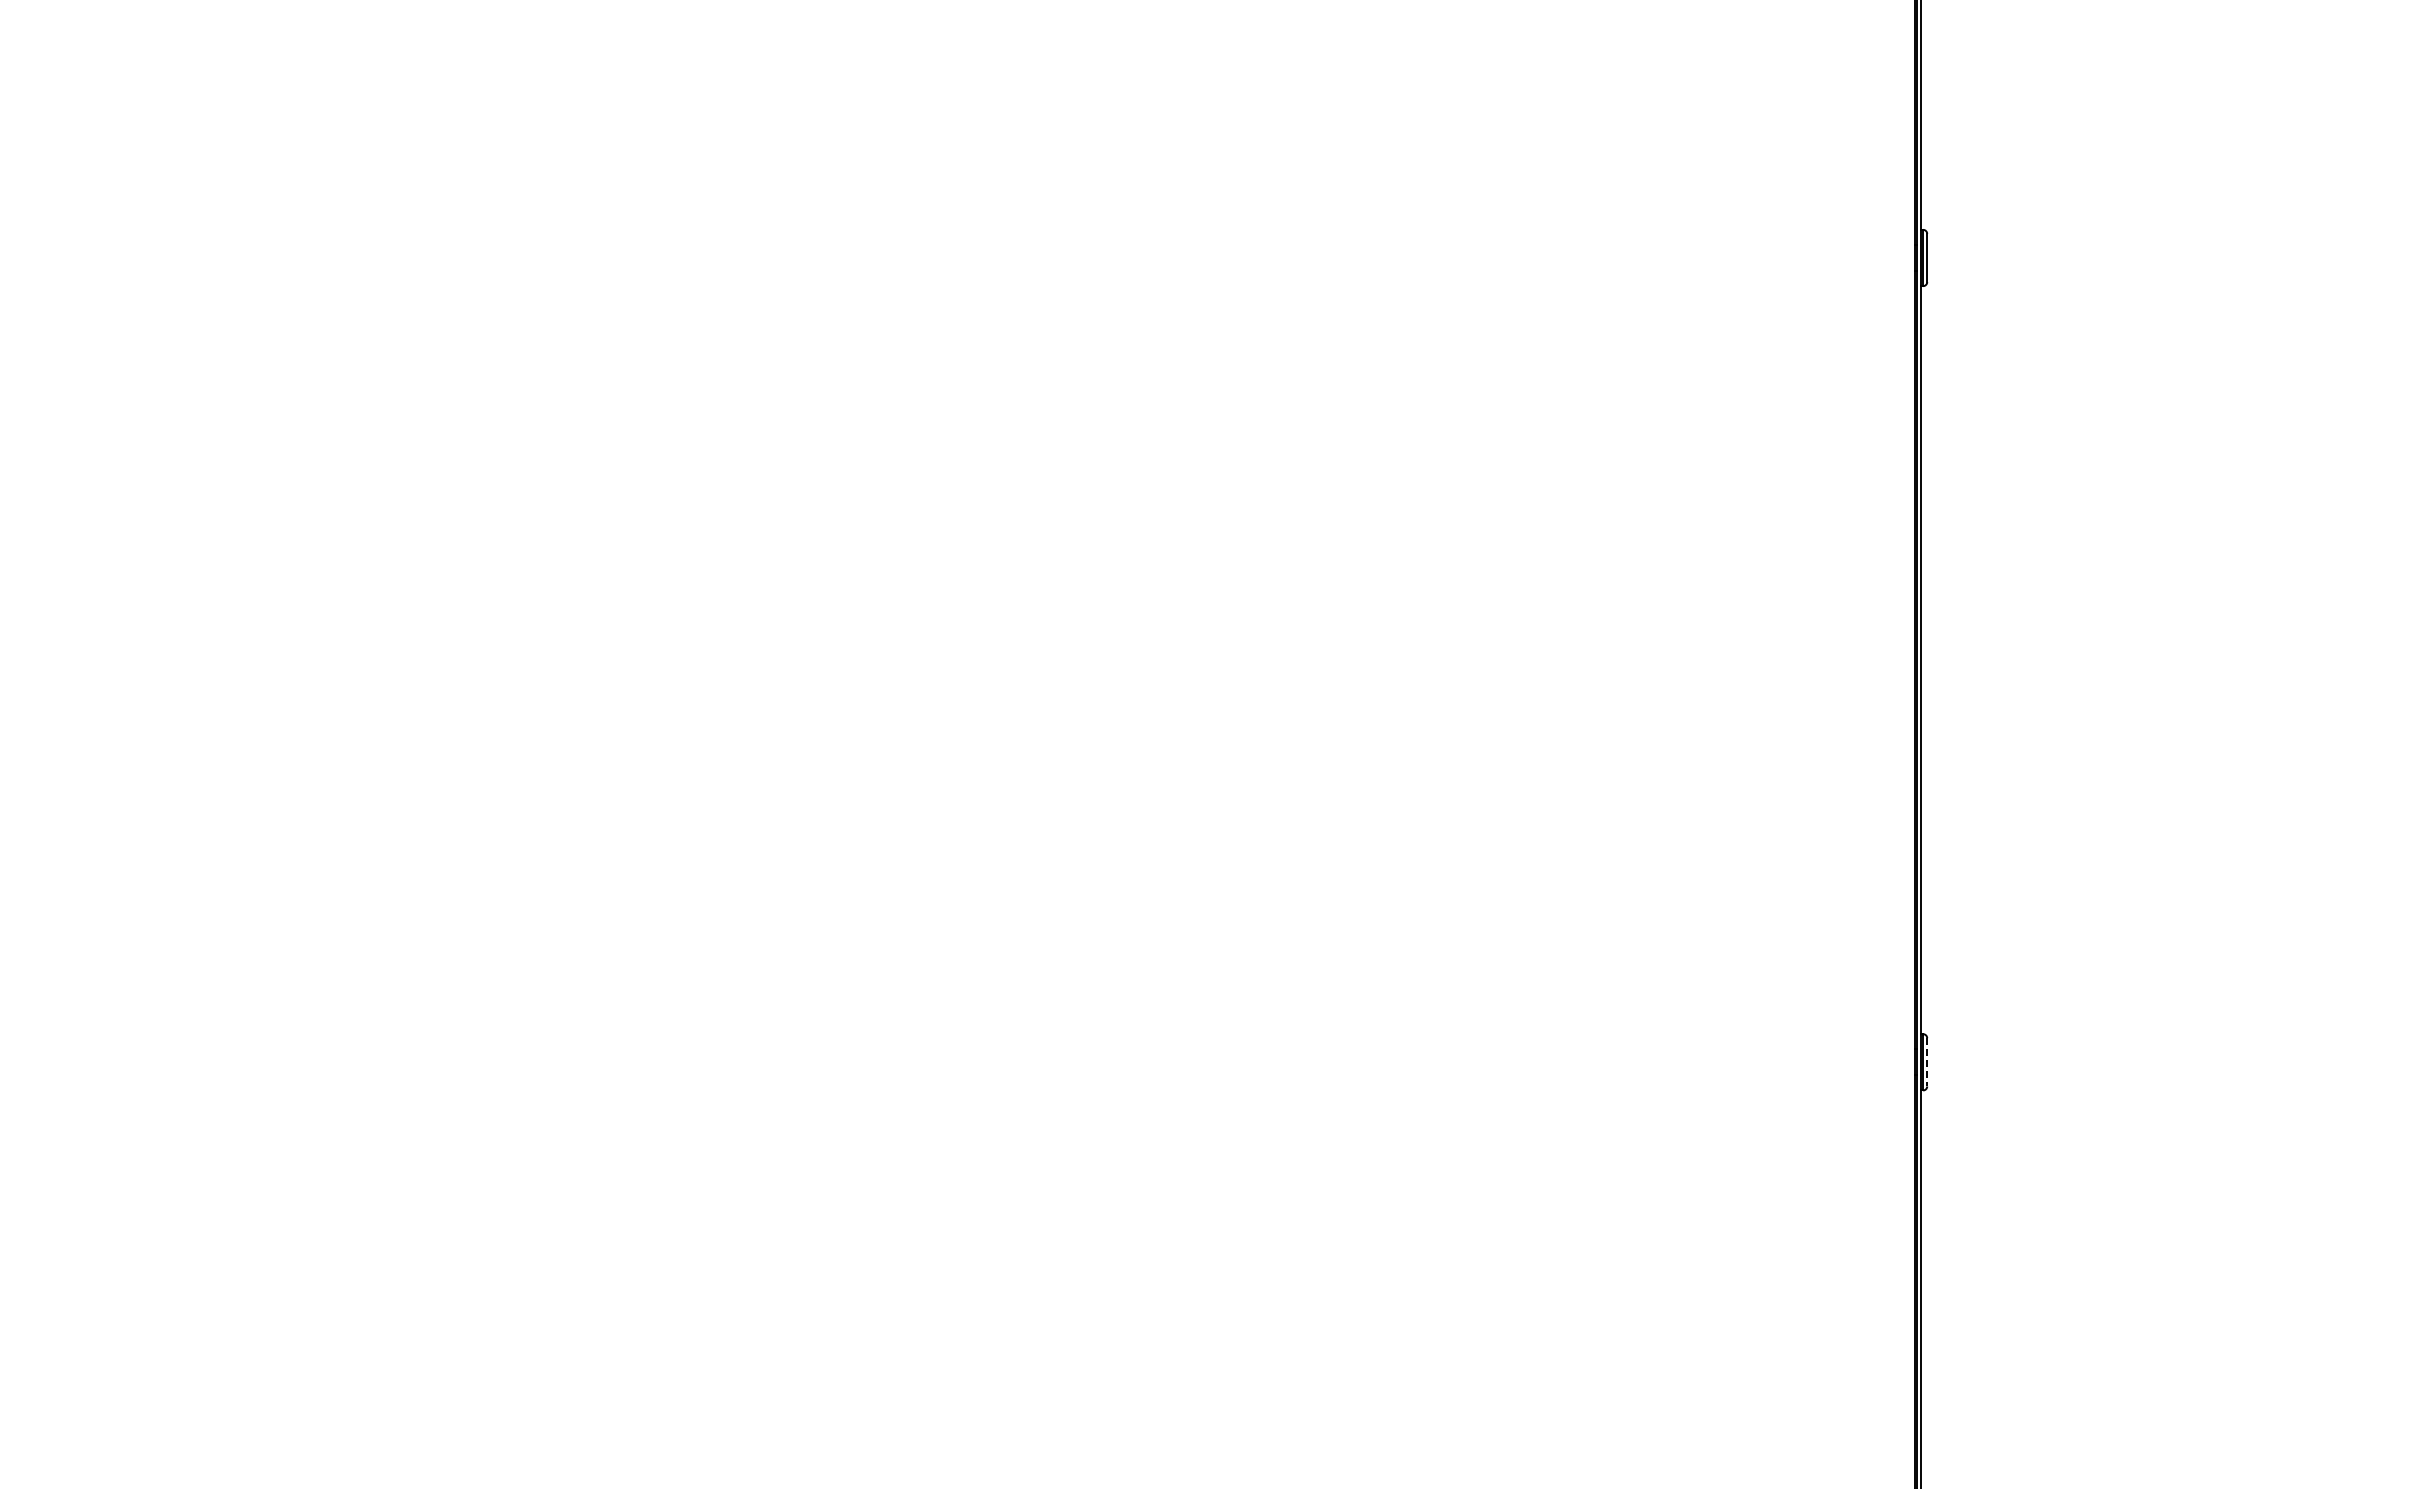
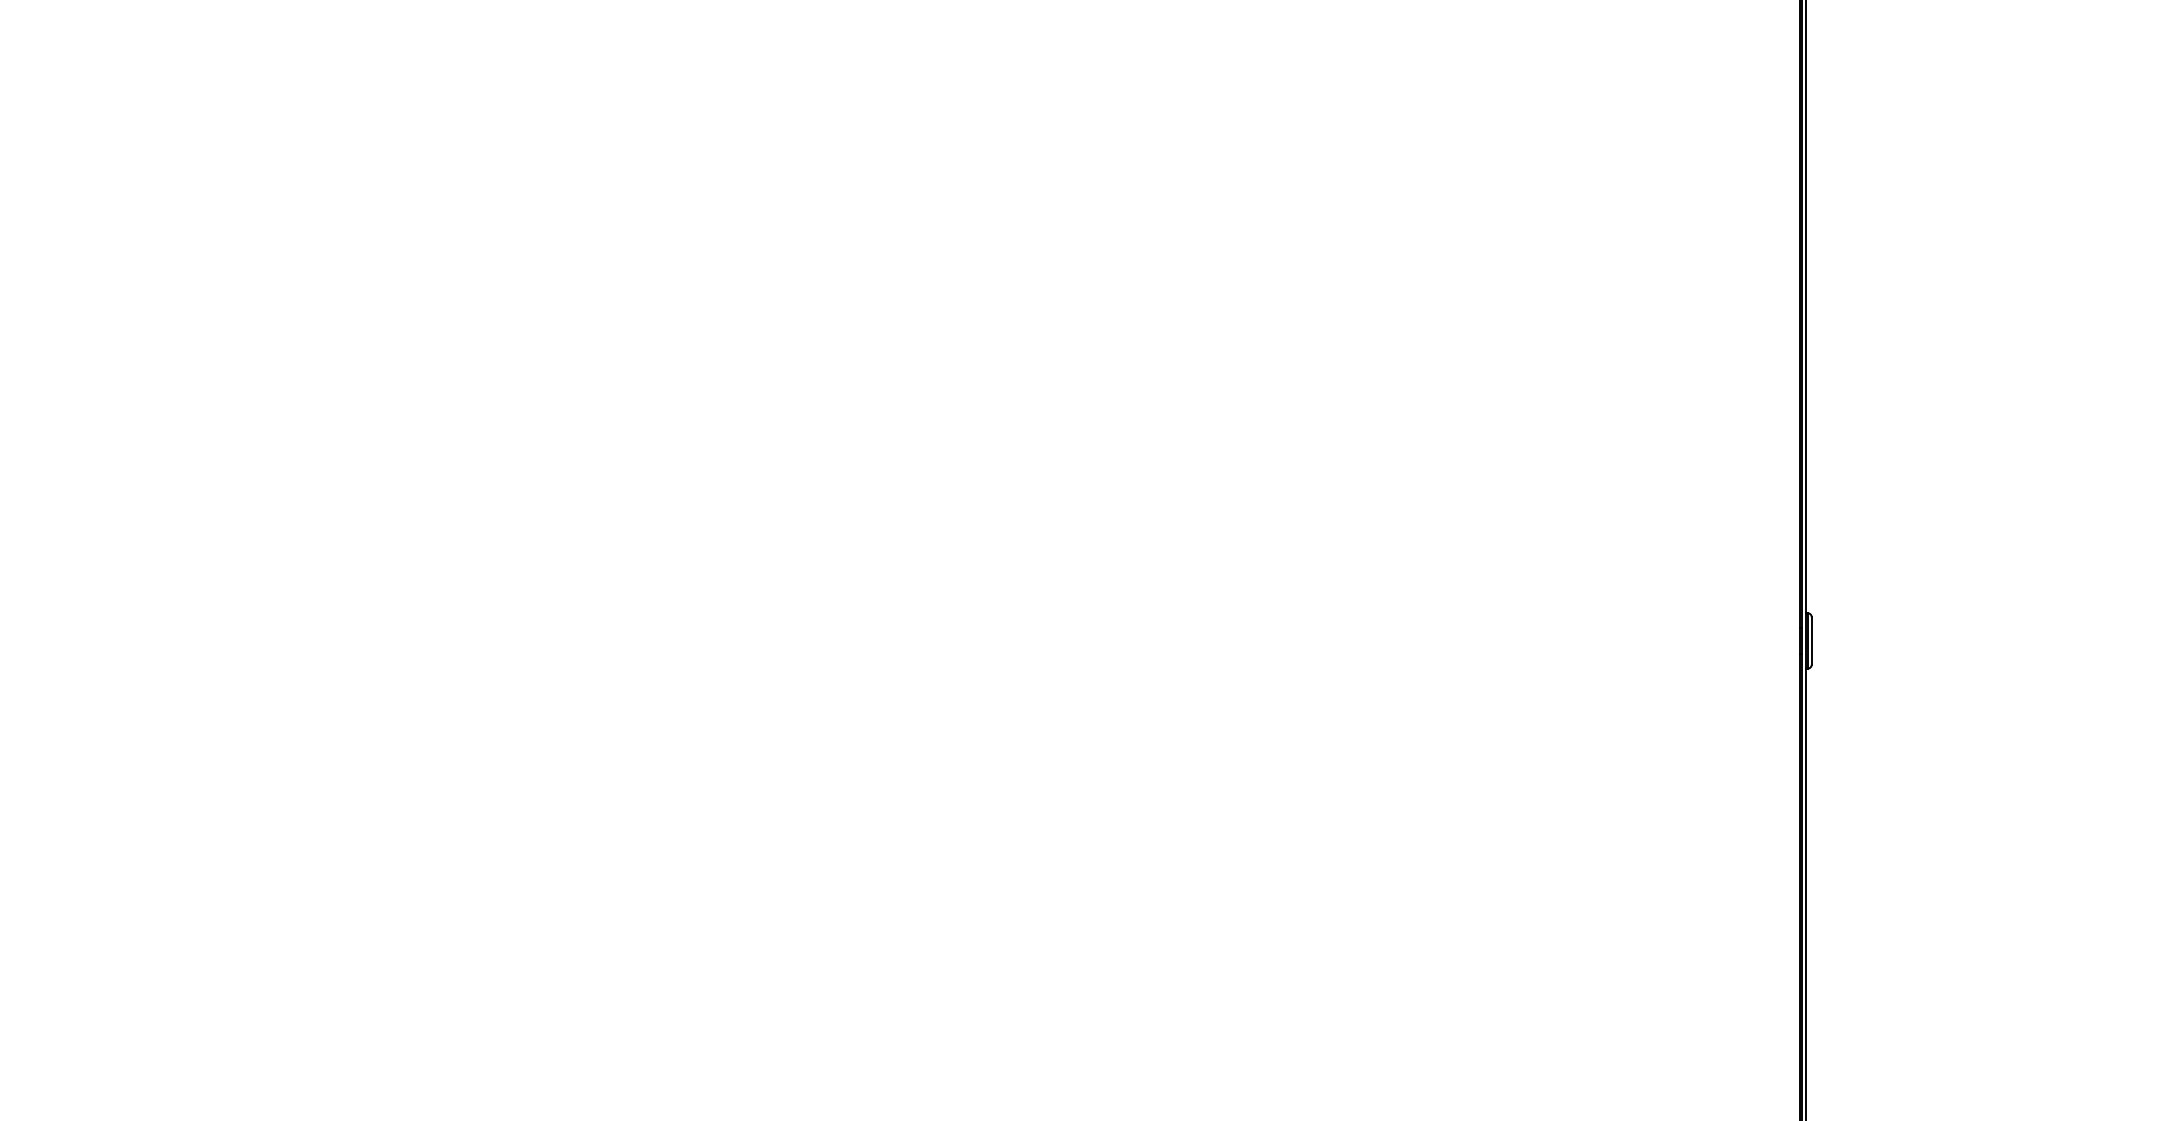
line: (1927, 1062) -> (1812, 641), dashed -> solid

